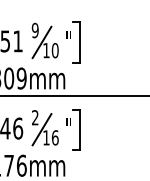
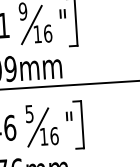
text: (55, 49) -> (48, 32), 10 -> 16
text: (35, 117) -> (29, 113), 2 -> 5

